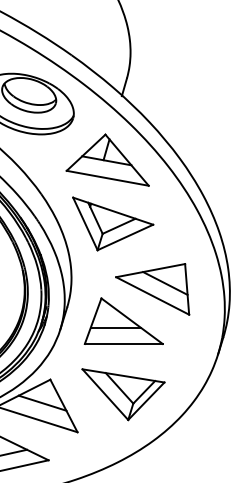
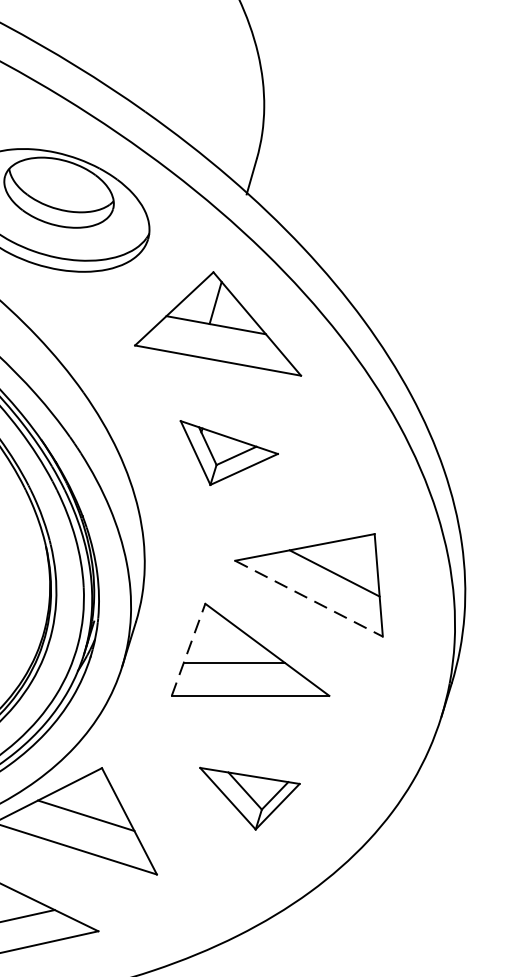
part: (113, 223) -> (229, 452), size x0.6
line: (153, 296) -> (310, 599), solid -> dashed
line: (93, 320) -> (189, 648), solid -> dashed
part: (123, 394) -> (249, 798), size x0.6

